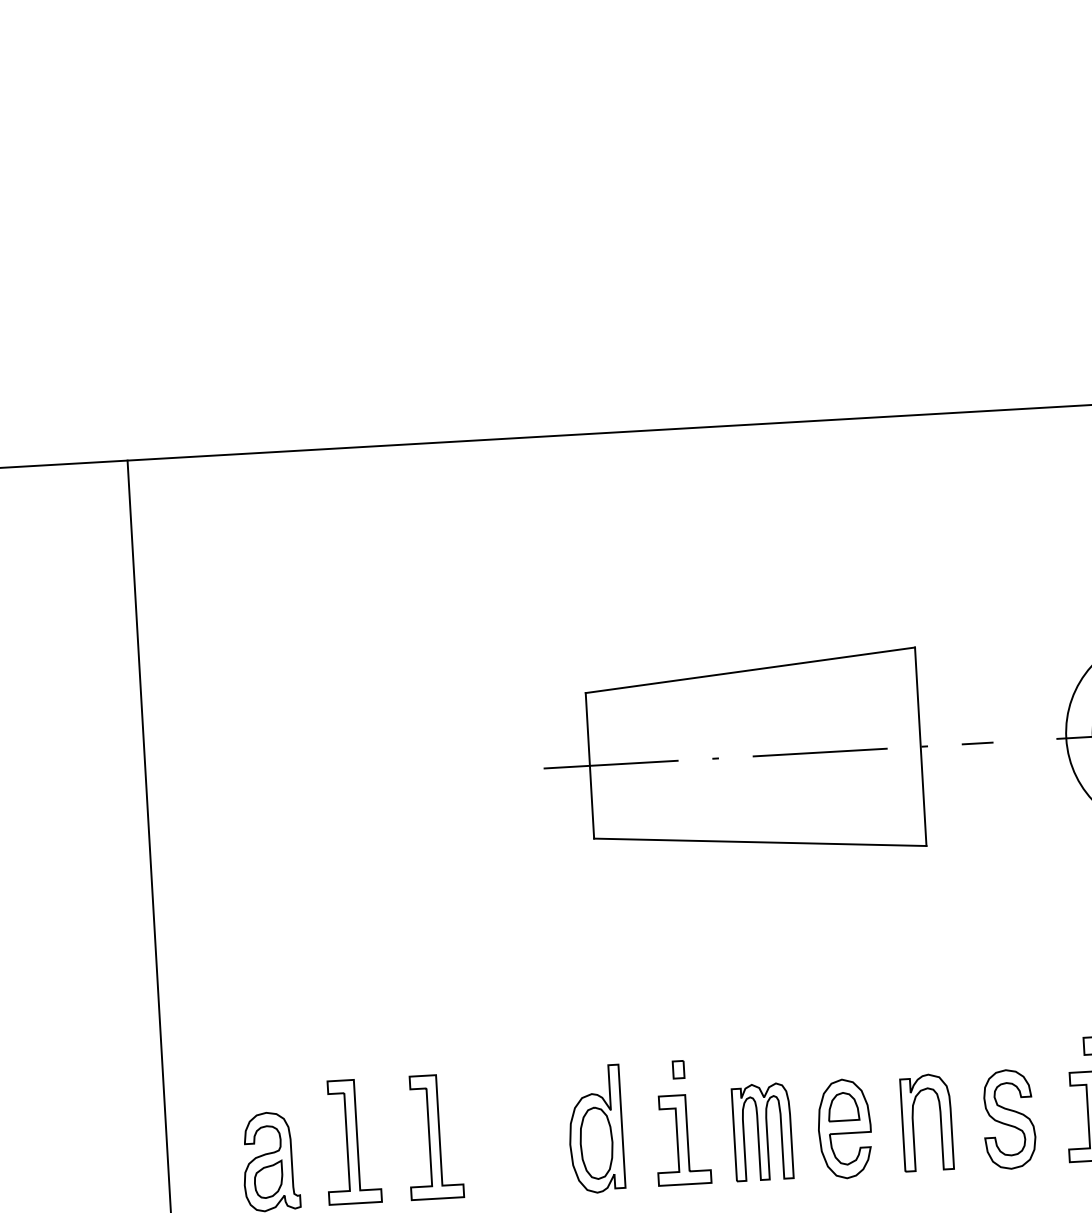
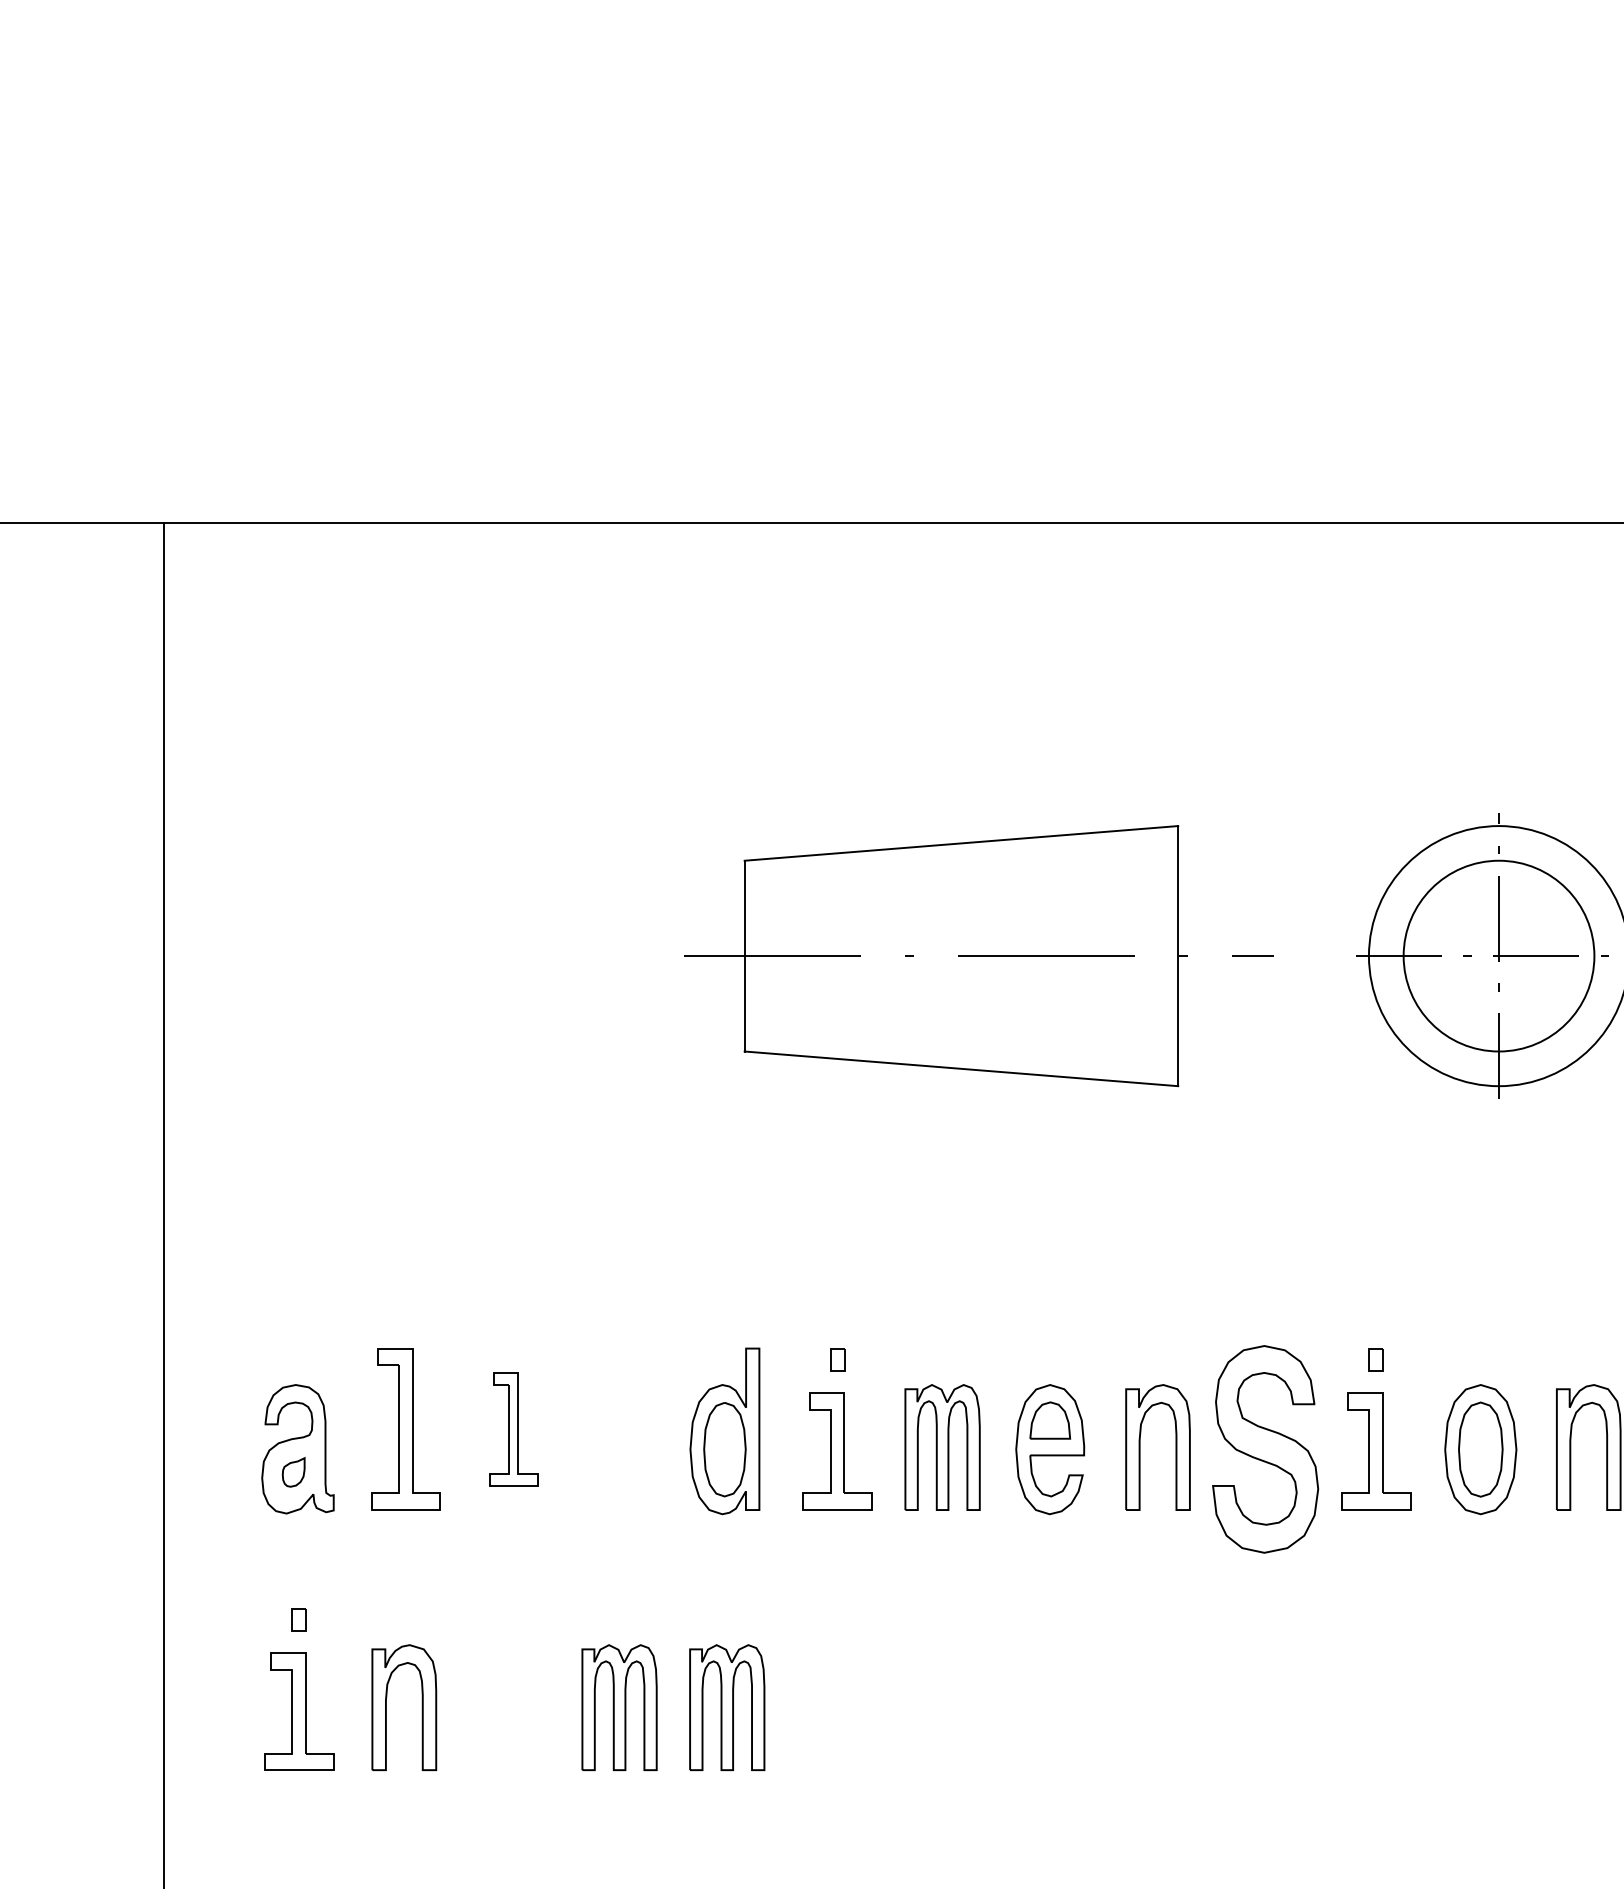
part: (1009, 1119) -> (1265, 1449), size x1.6
part: (434, 1137) -> (513, 1429), size x0.7
part: (268, 1179) -> (293, 1472), size x0.6

